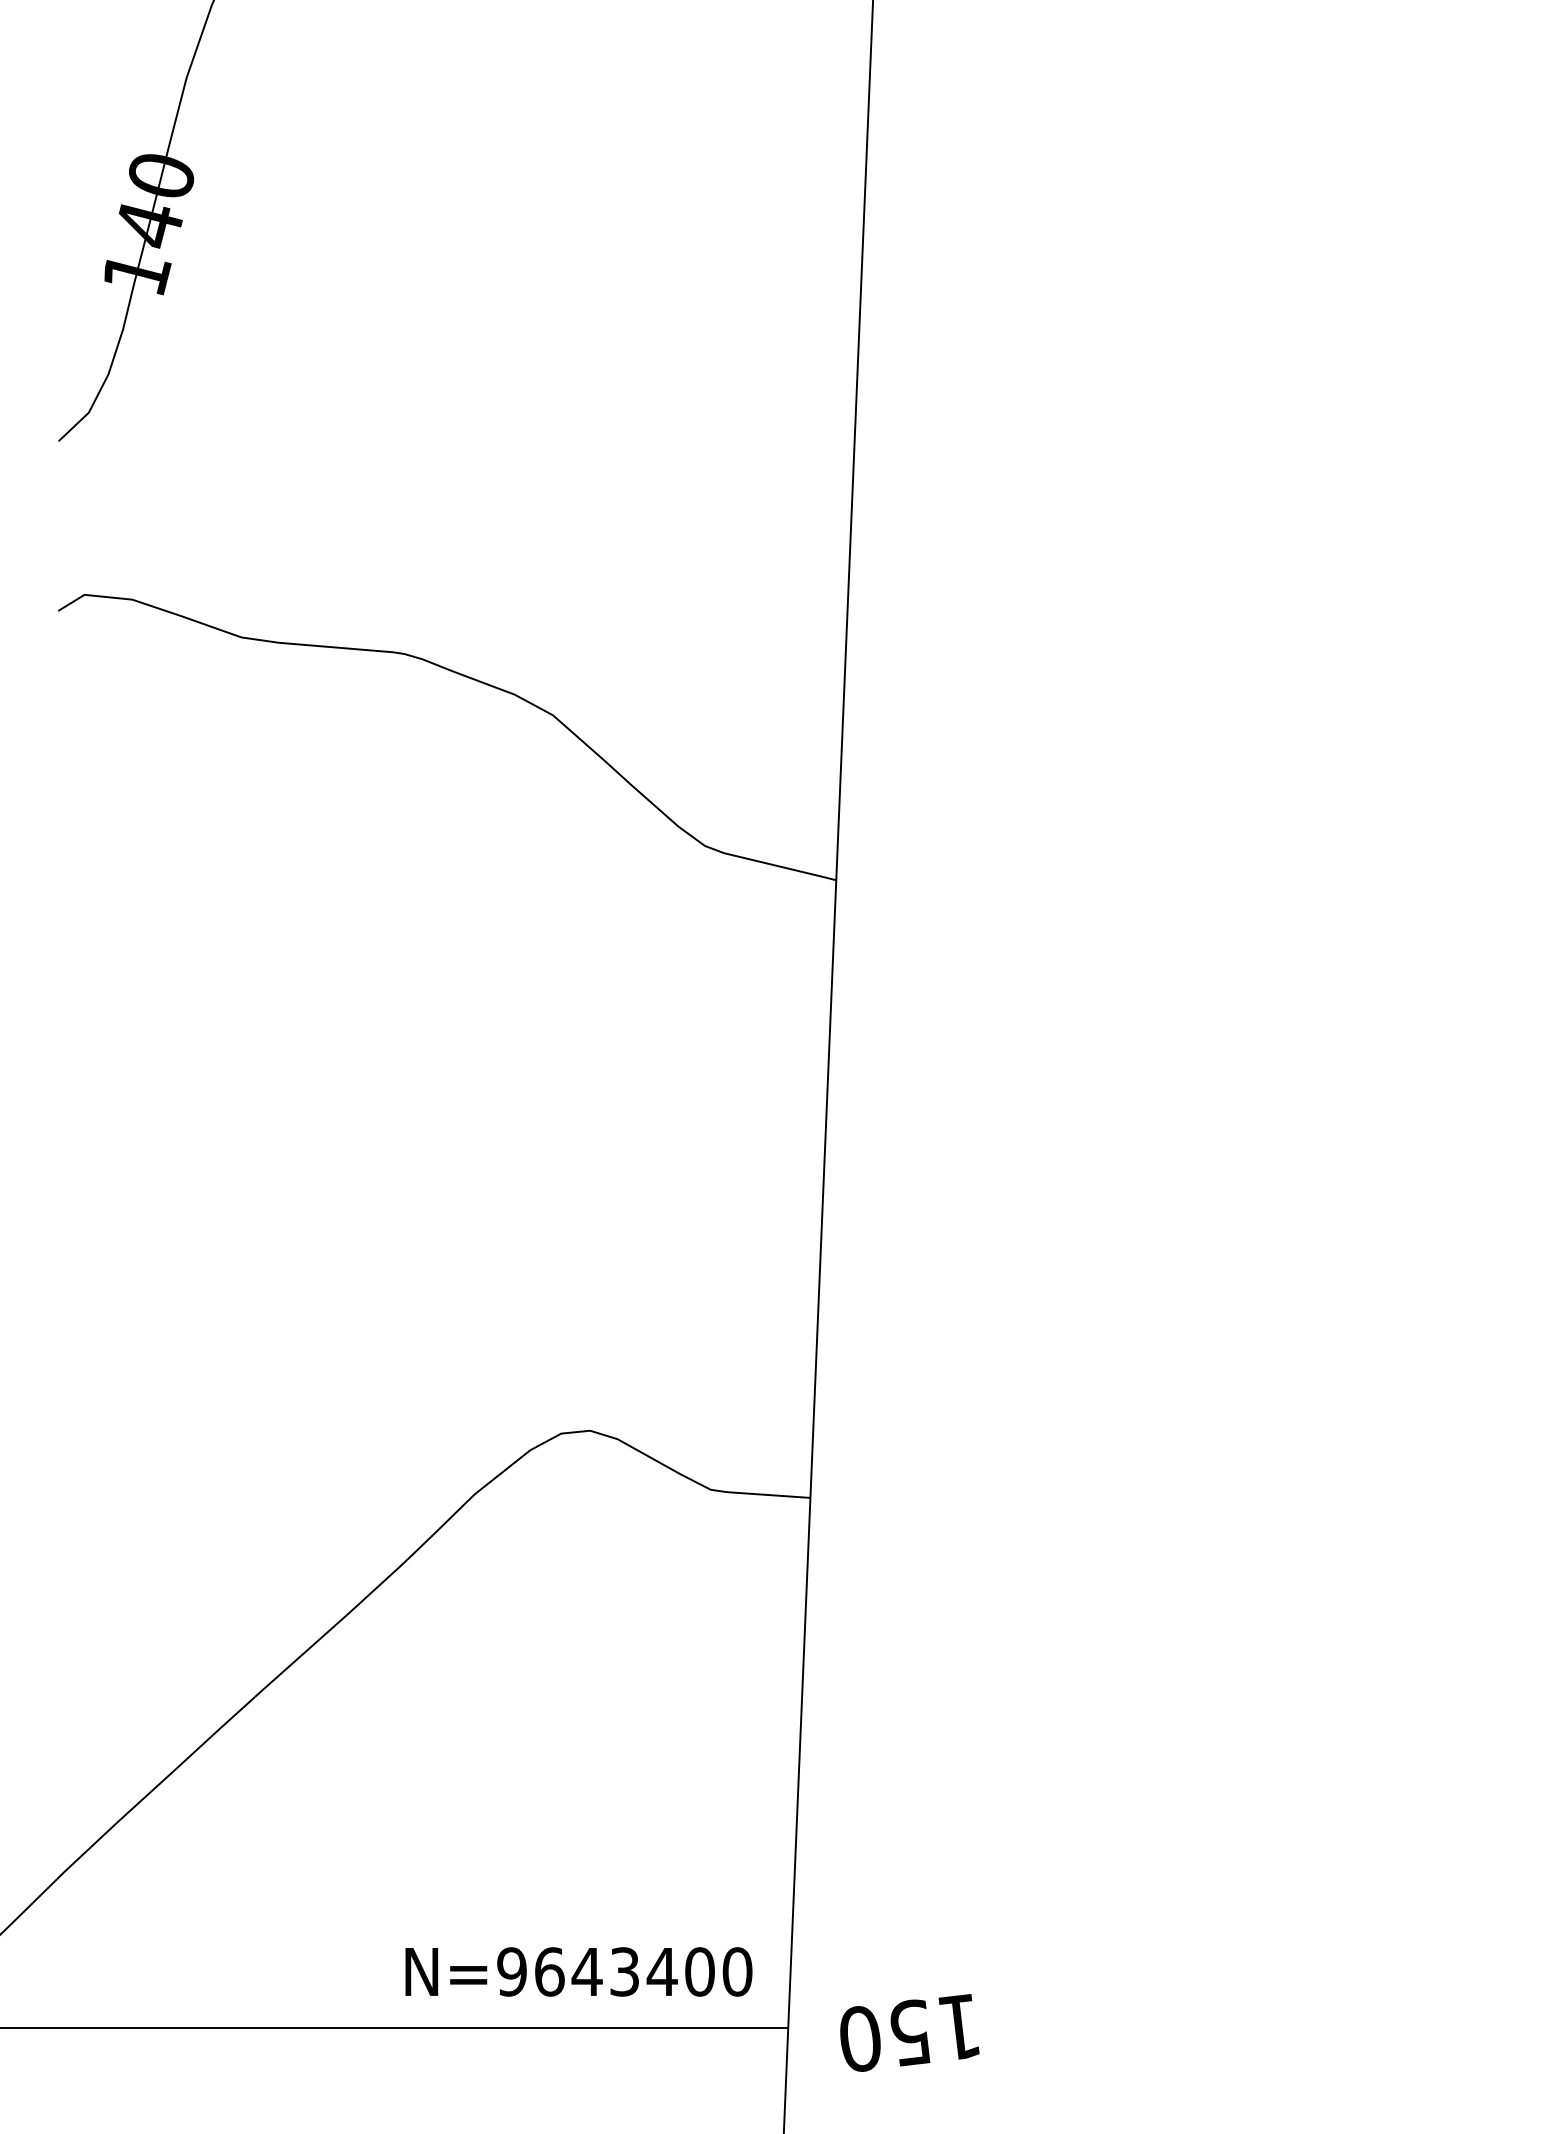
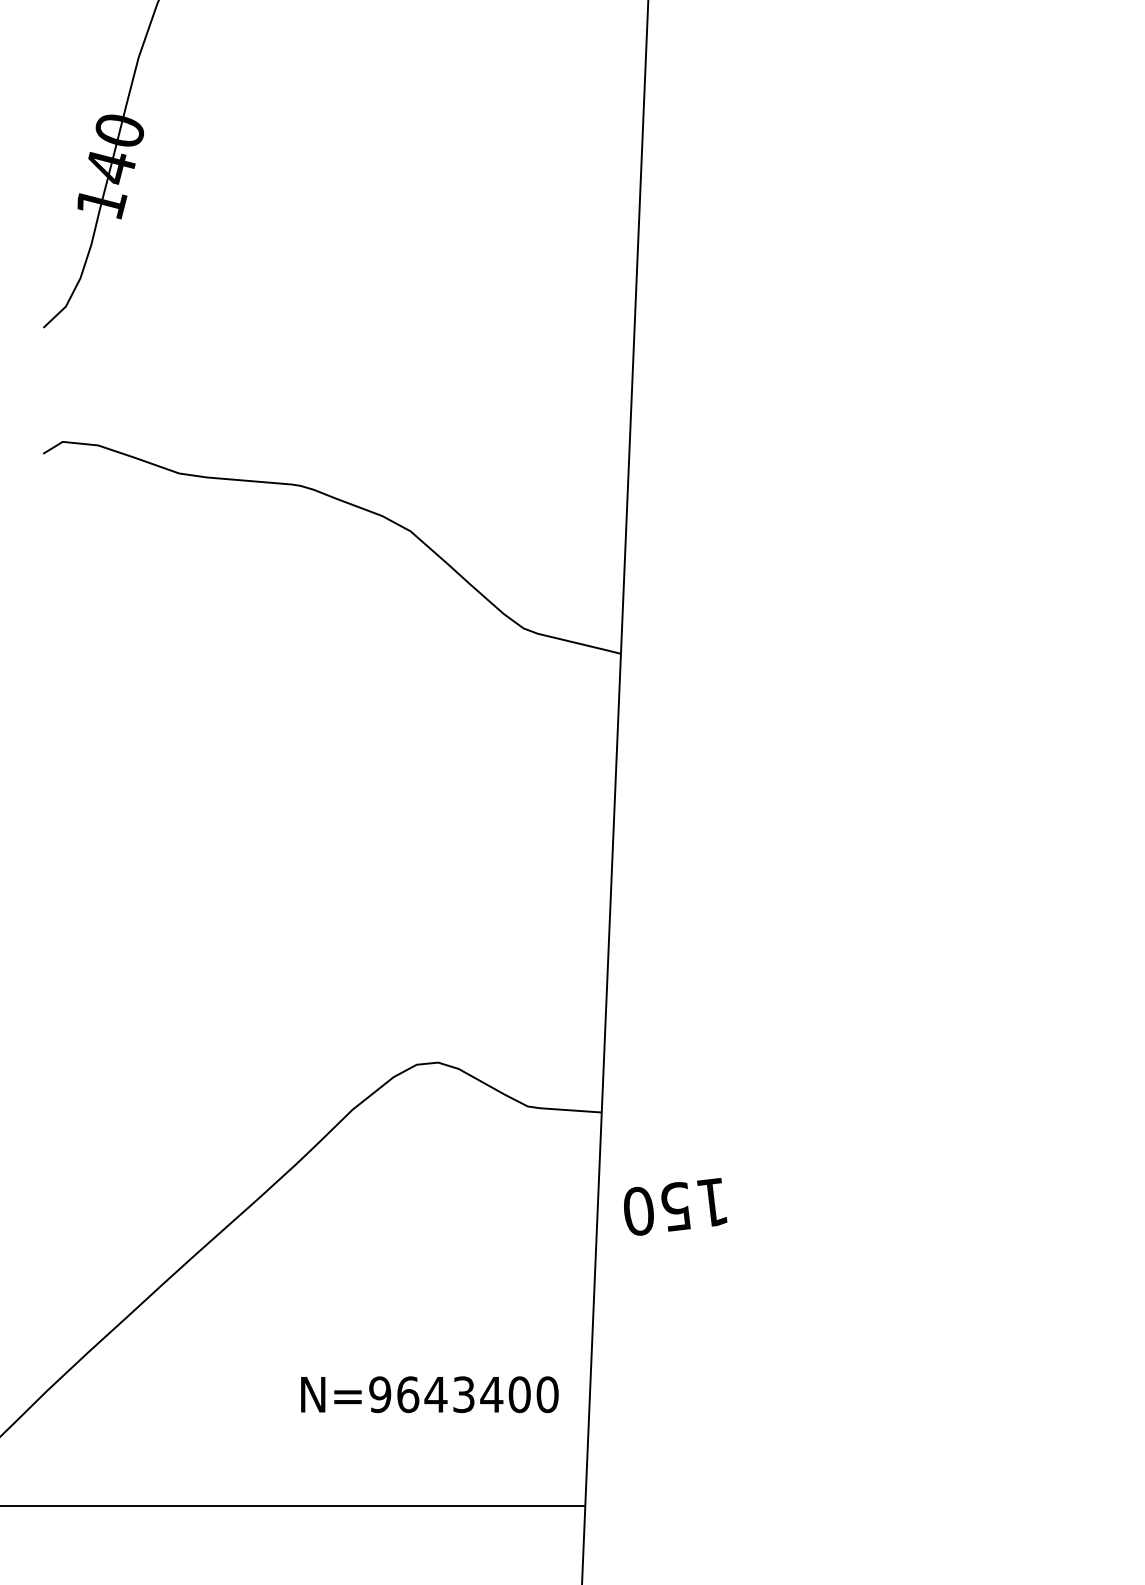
text: (578, 1971) -> (429, 1394), moved
text: (909, 2032) -> (675, 1206), moved

